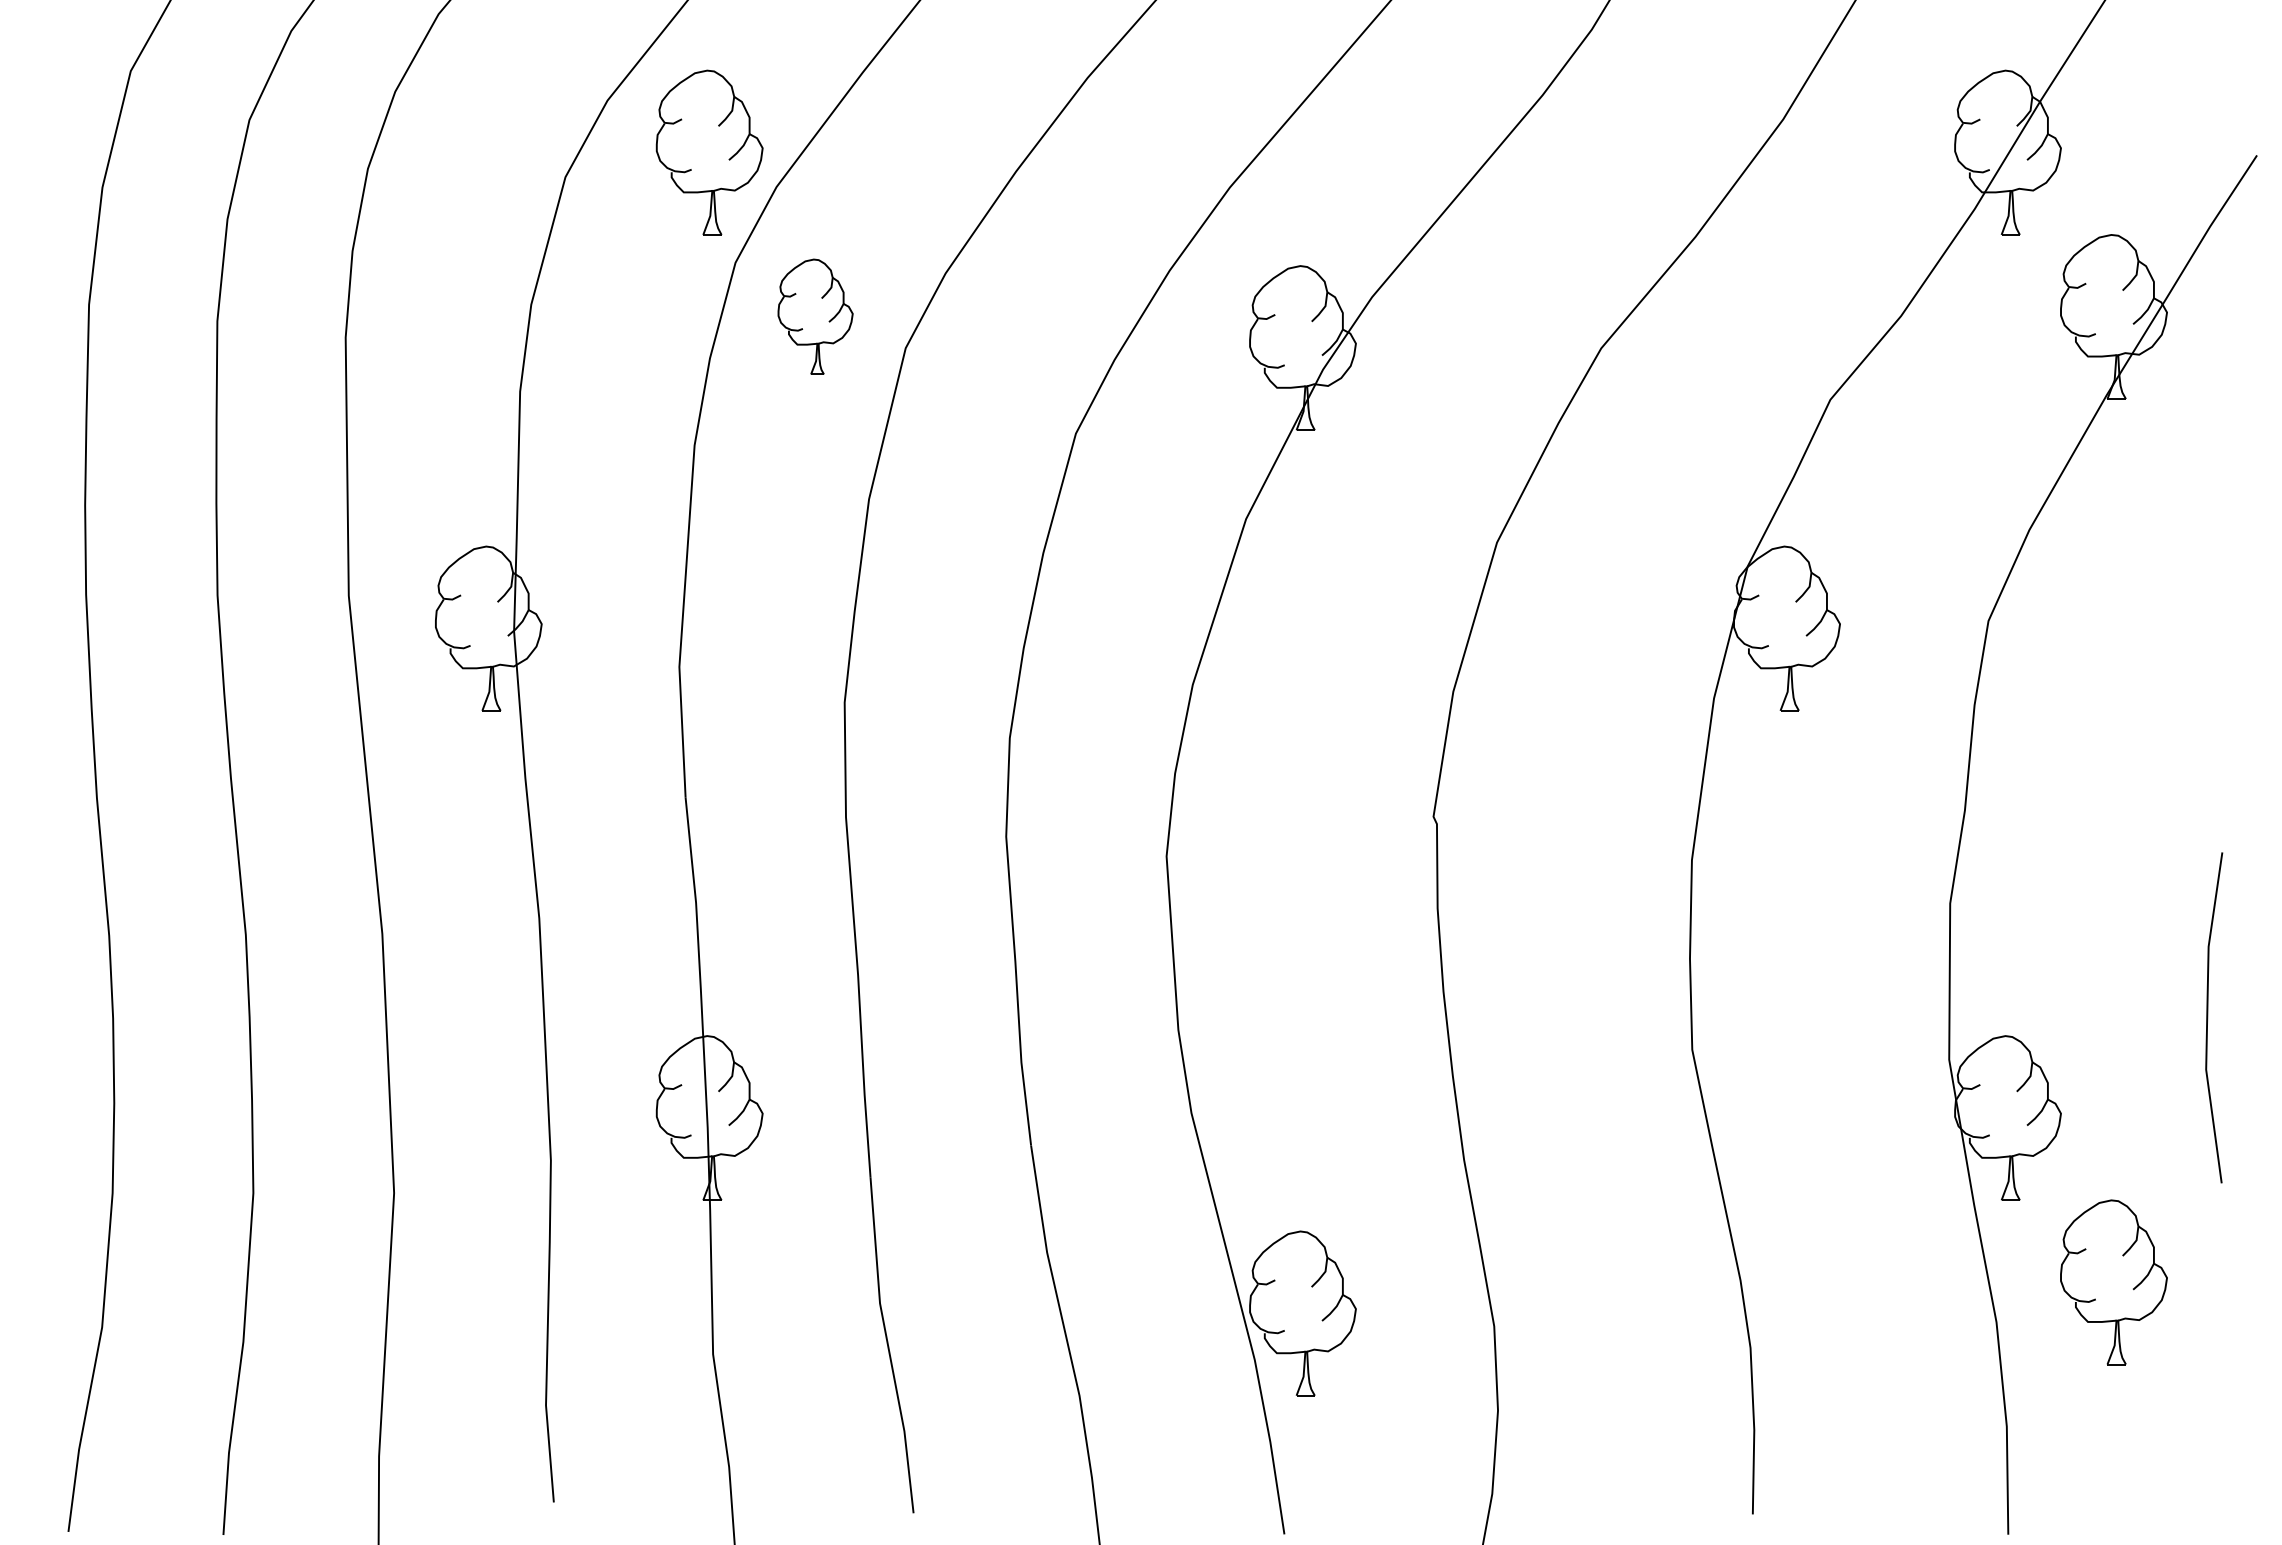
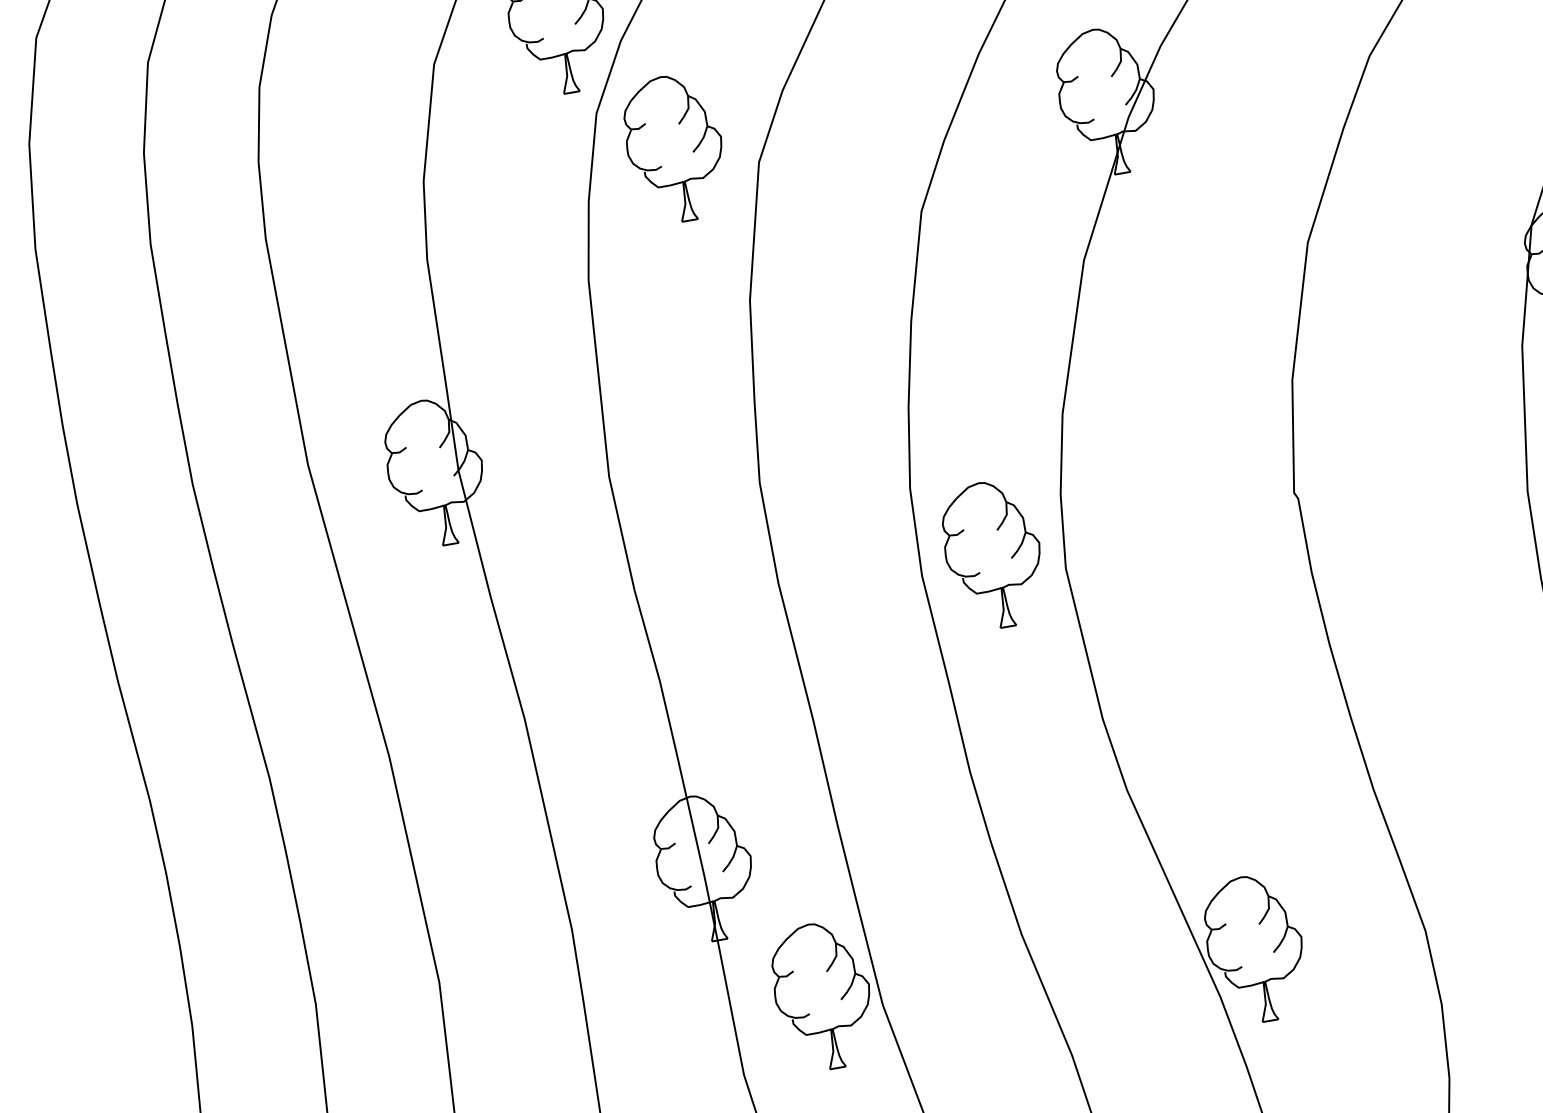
part: (815, 316) -> (674, 148), size x1.43
part: (1089, 827) -> (993, 555), added
part: (815, 1282) -> (822, 996), added

